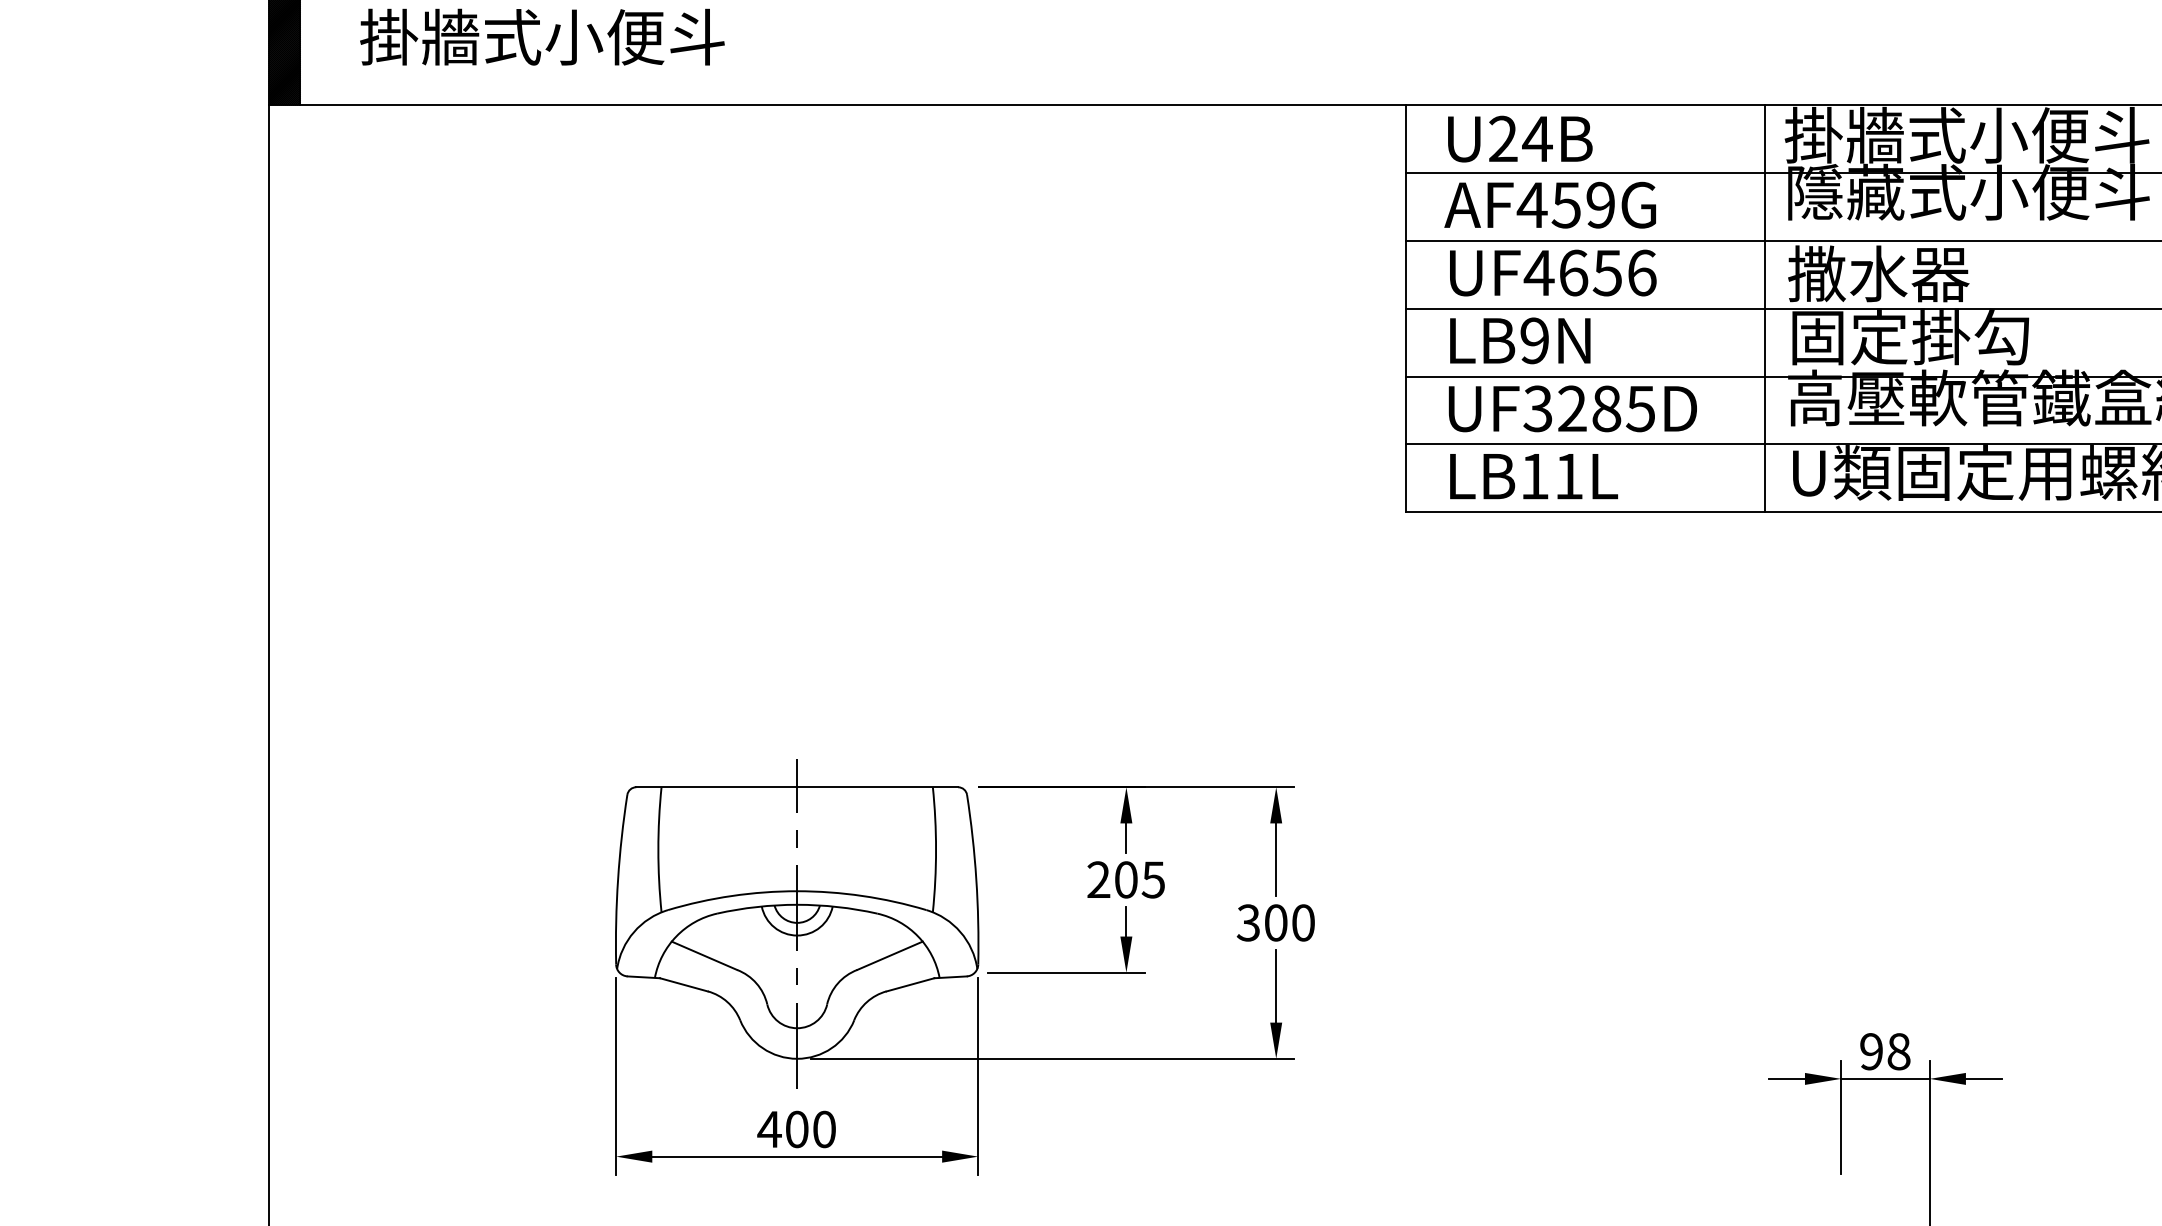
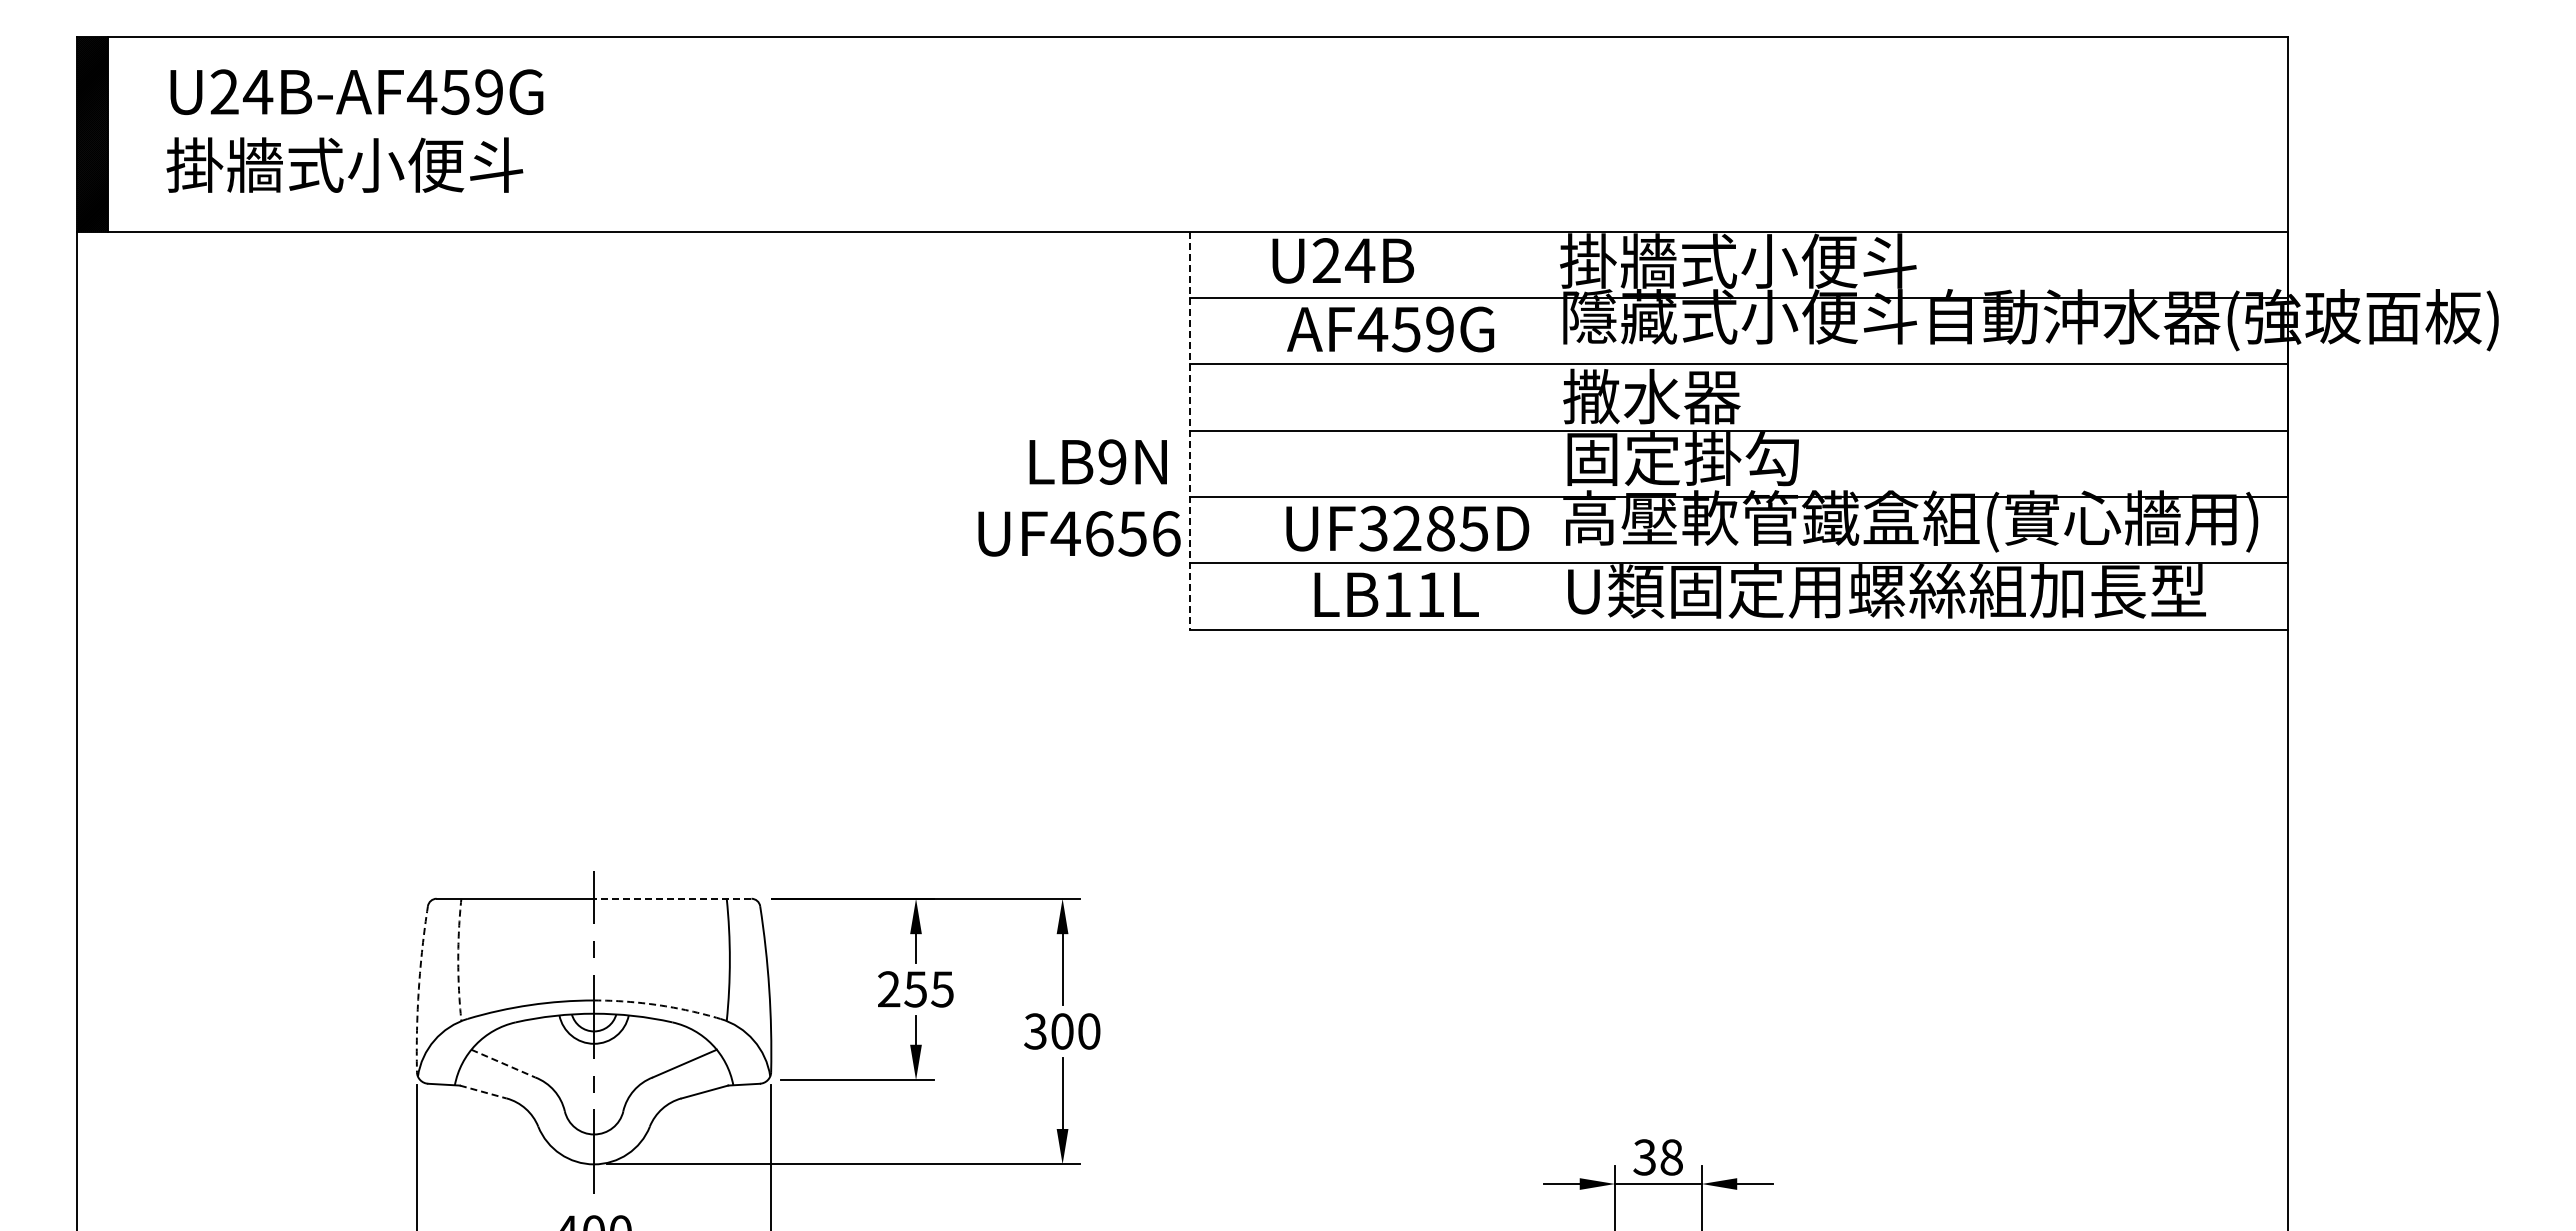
text: (1519, 138) -> (1342, 260), moved
text: (1550, 205) -> (1390, 329), moved
text: (1553, 272) -> (1079, 533), moved
line: (1764, 308) -> (1540, 430), removed
line: (1405, 309) -> (1189, 431), solid -> dashed
text: (1519, 340) -> (1097, 461), moved
text: (1572, 408) -> (1407, 528), moved
text: (1533, 476) -> (1396, 594), moved
line: (877, 786) -> (672, 898), solid -> dashed
arc: (658, 849) -> (458, 959), solid -> dashed
arc: (617, 878) -> (418, 988), solid -> dashed
text: (1125, 880) -> (915, 989), 205 -> 255
arc: (862, 896) -> (657, 1005), solid -> dashed
line: (704, 955) -> (503, 1063), solid -> dashed
line: (684, 985) -> (483, 1092), solid -> dashed
text: (1871, 1051) -> (1644, 1157), 98 -> 38

